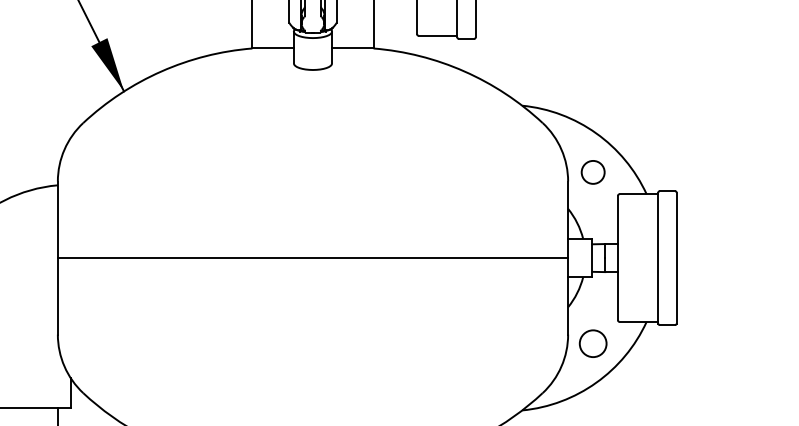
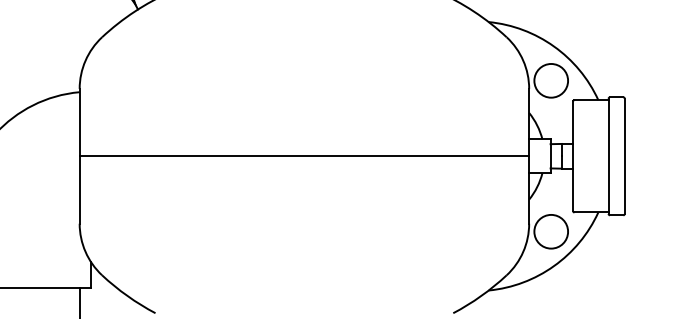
circle: (593, 172) -> (551, 80), size x1.67
circle: (593, 343) -> (551, 231), size x1.43

